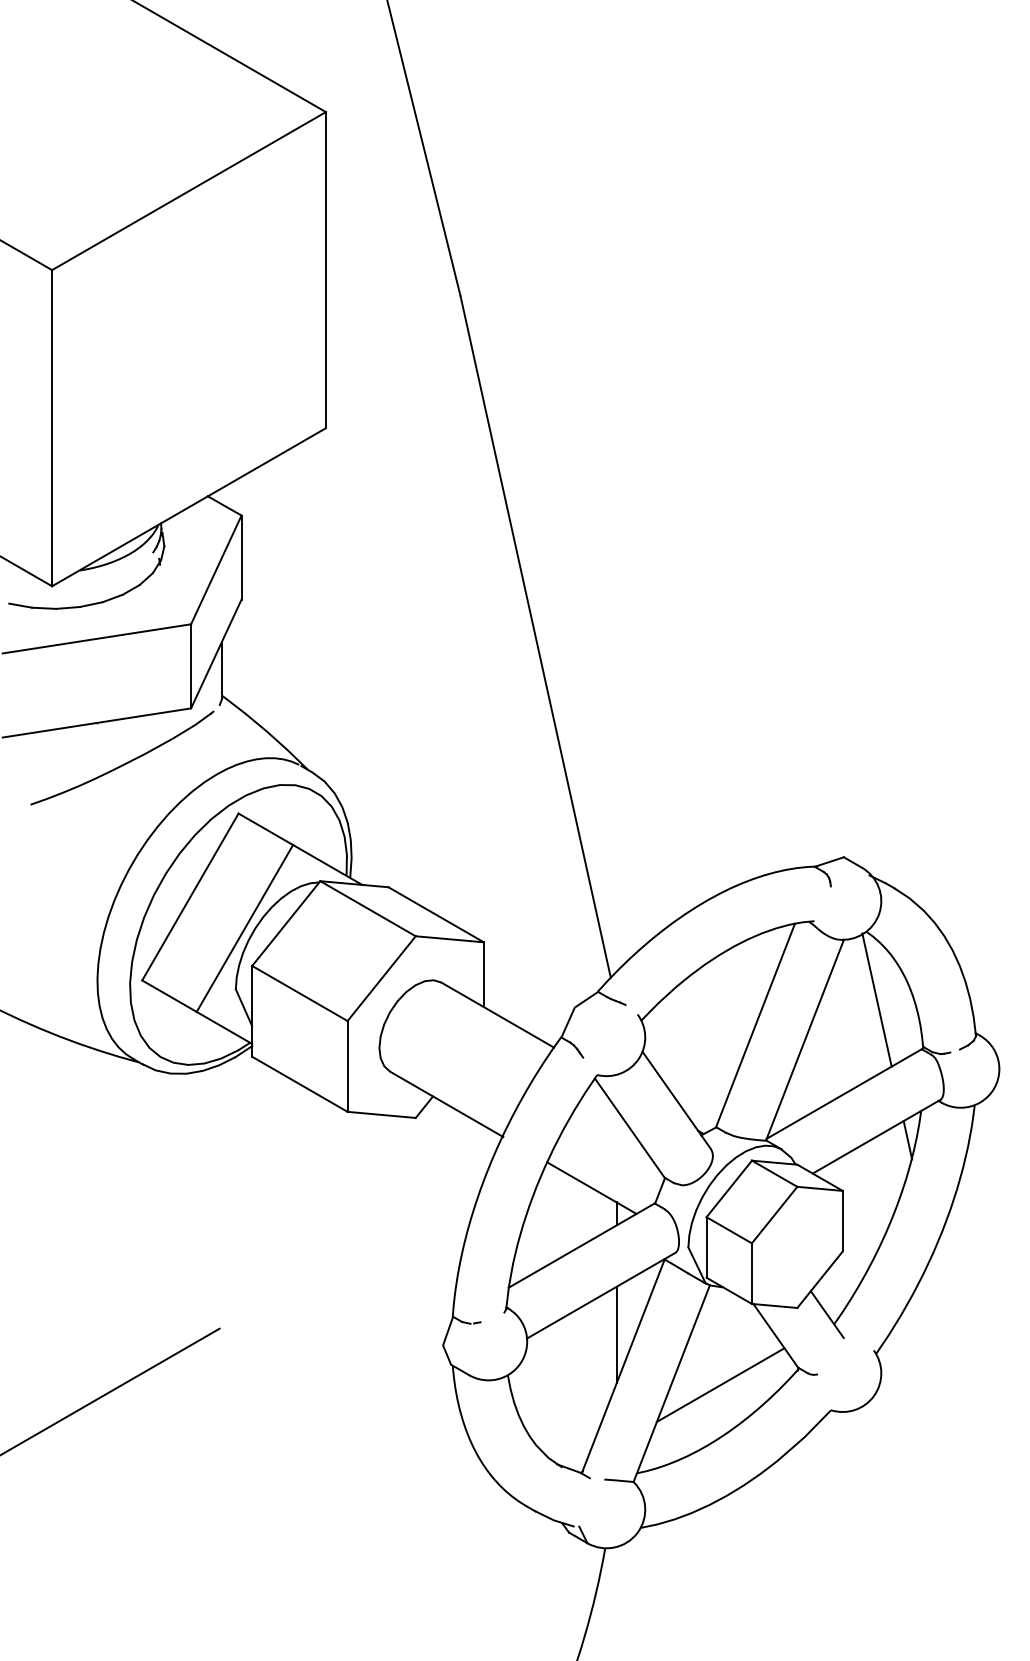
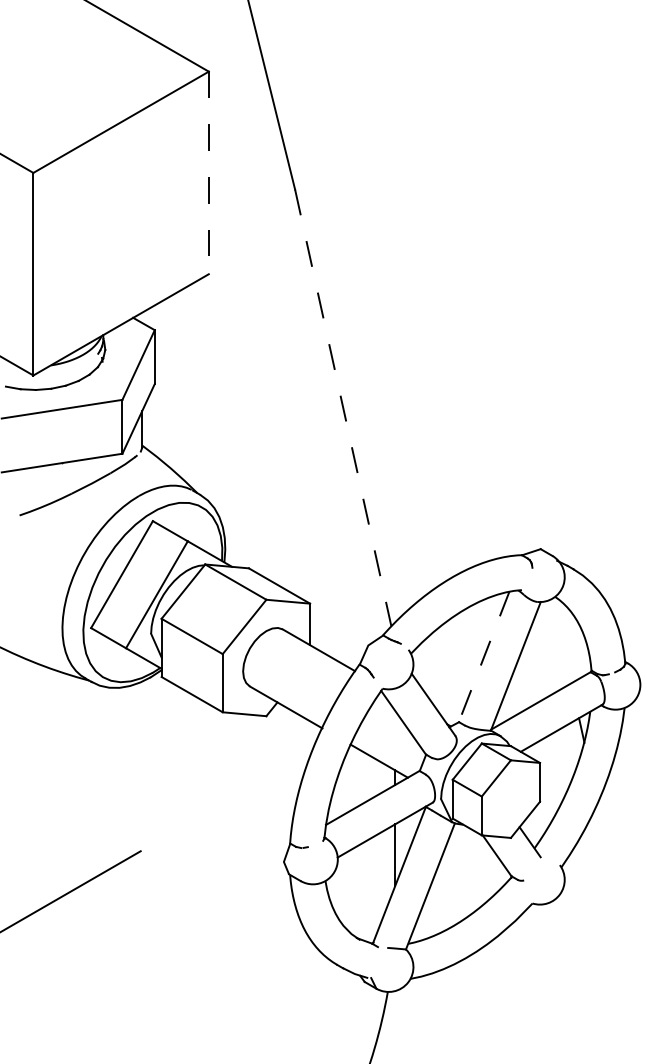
line: (325, 271) -> (208, 173), solid -> dashed
line: (536, 636) -> (343, 407), solid -> dashed
line: (876, 999) -> (561, 640), removed
line: (754, 1026) -> (483, 657), solid -> dashed
line: (720, 1383) -> (461, 886), removed

